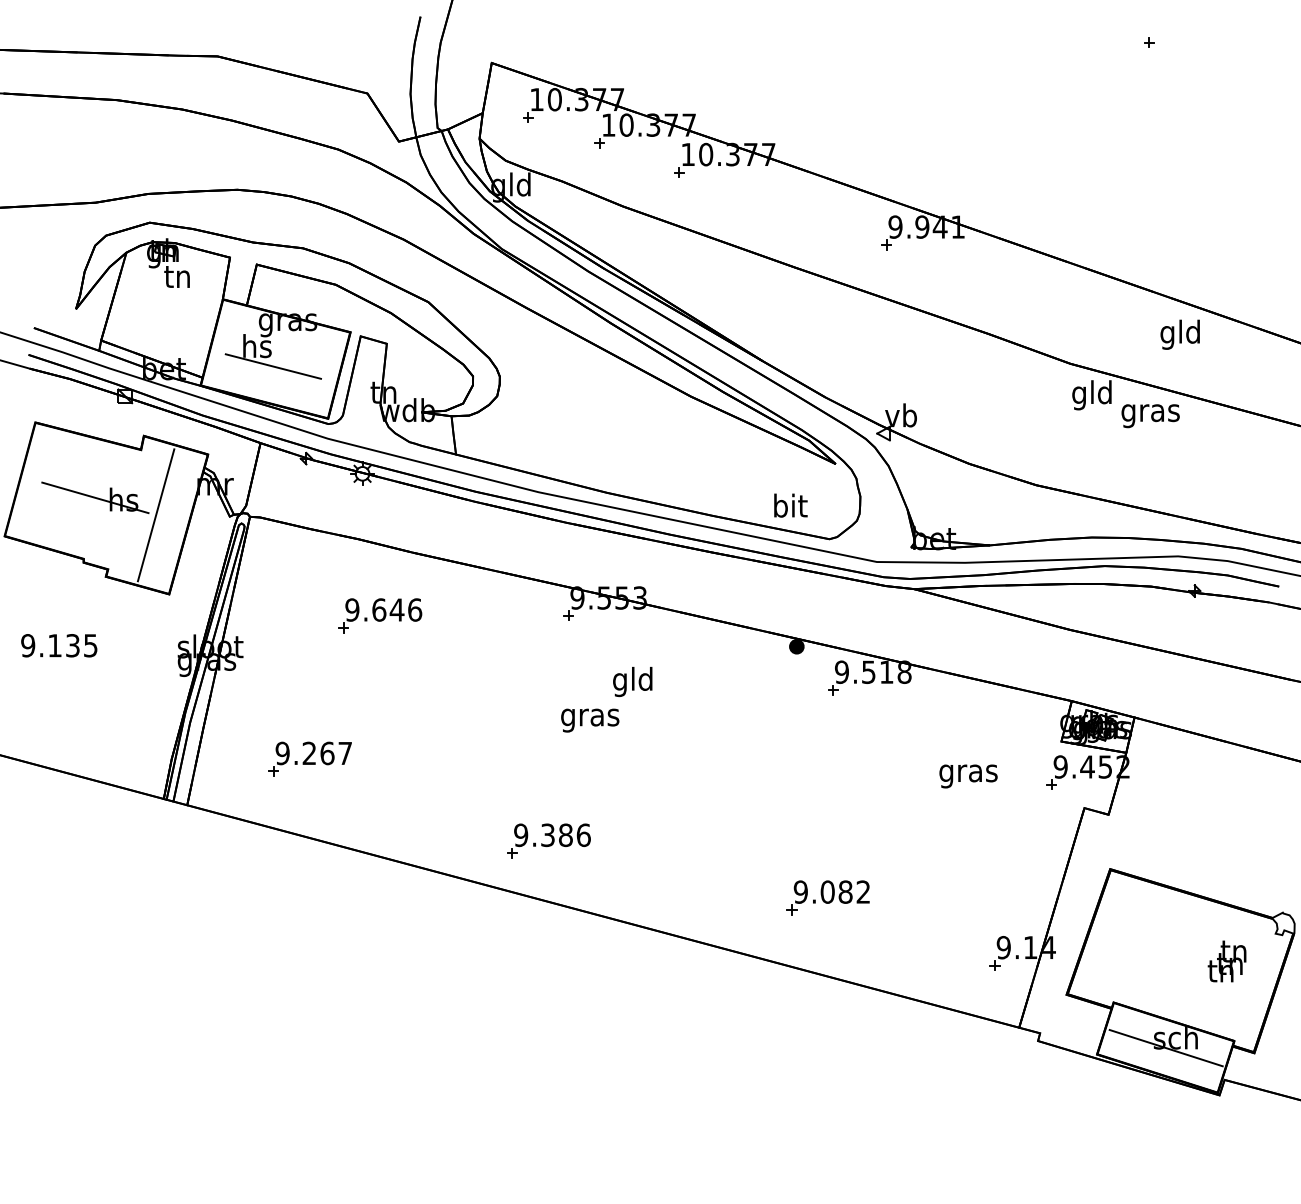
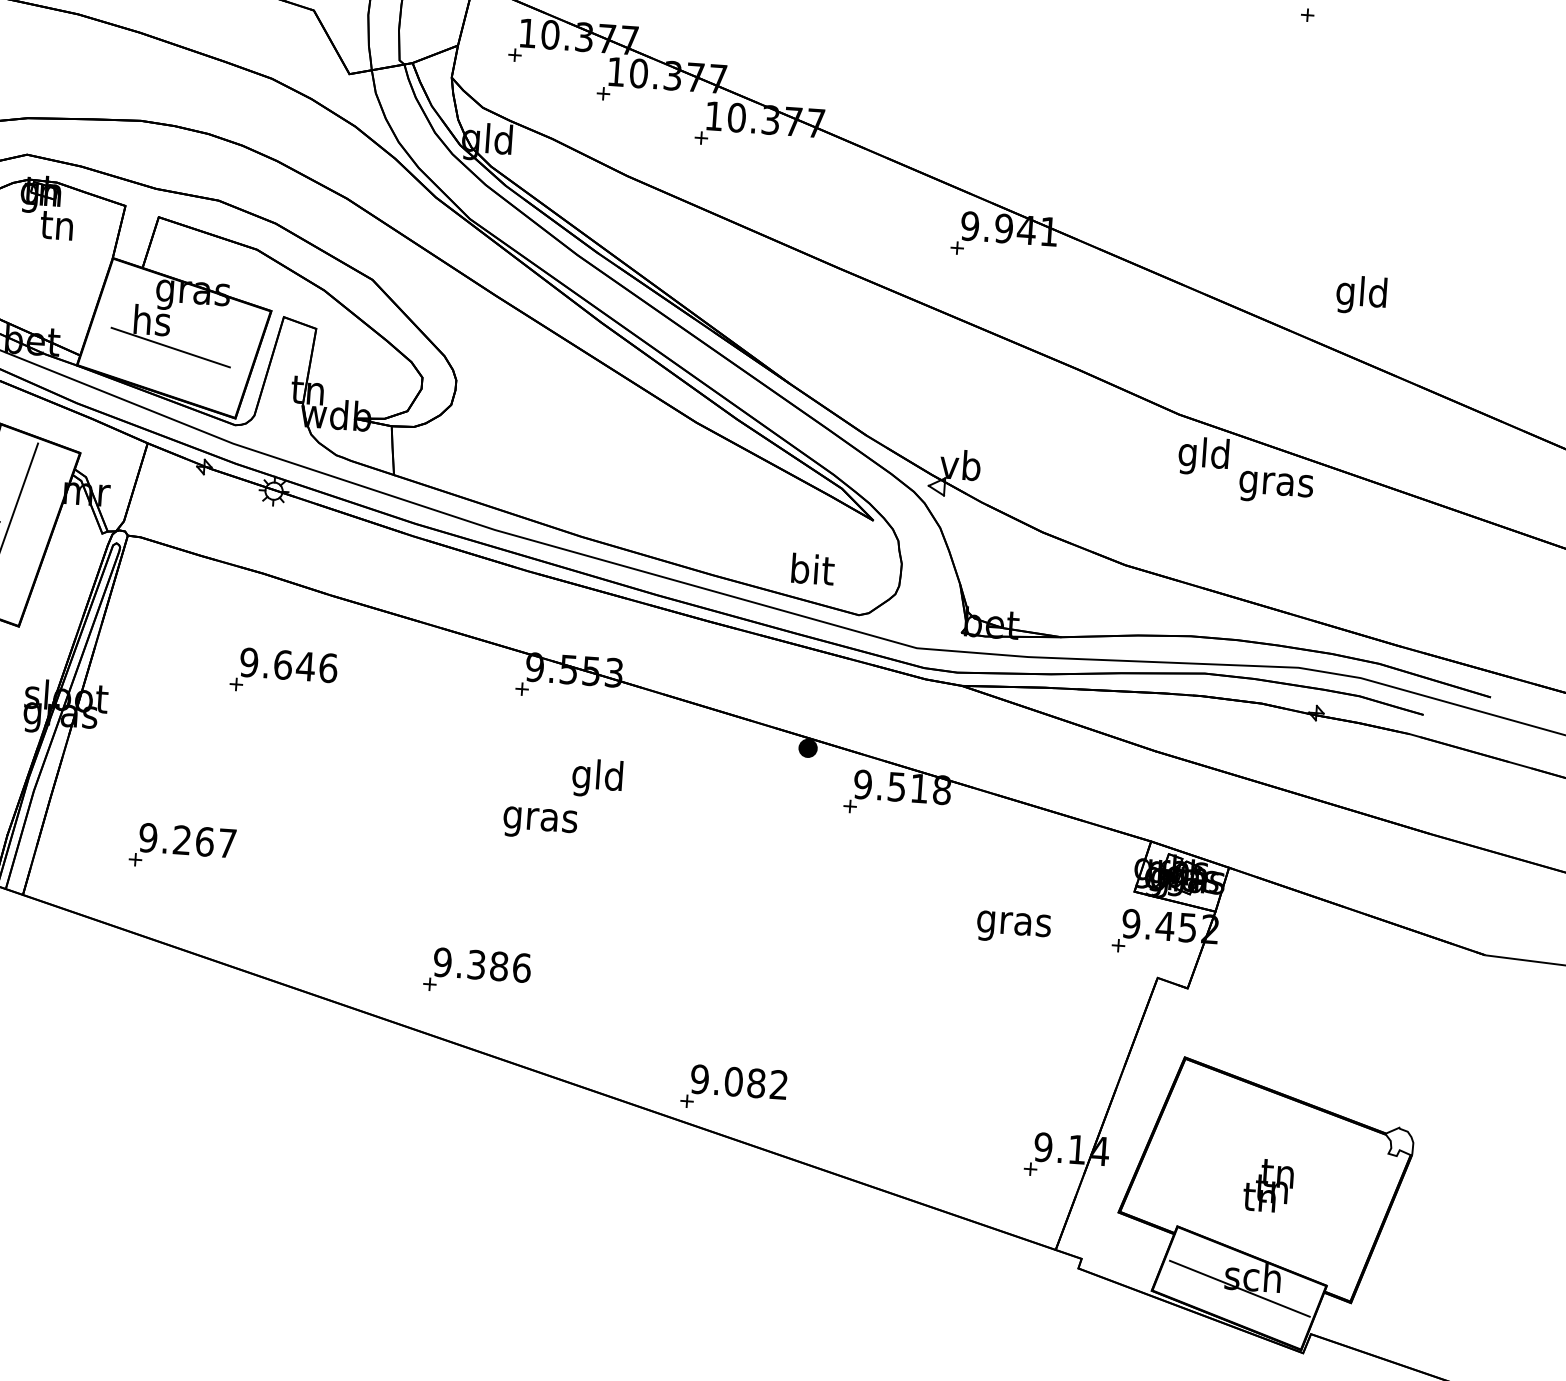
text: (1179, 334) -> (1360, 294), moved
part: (827, 897) -> (733, 1088), moved
text: (1226, 961) -> (1267, 1185), moved

